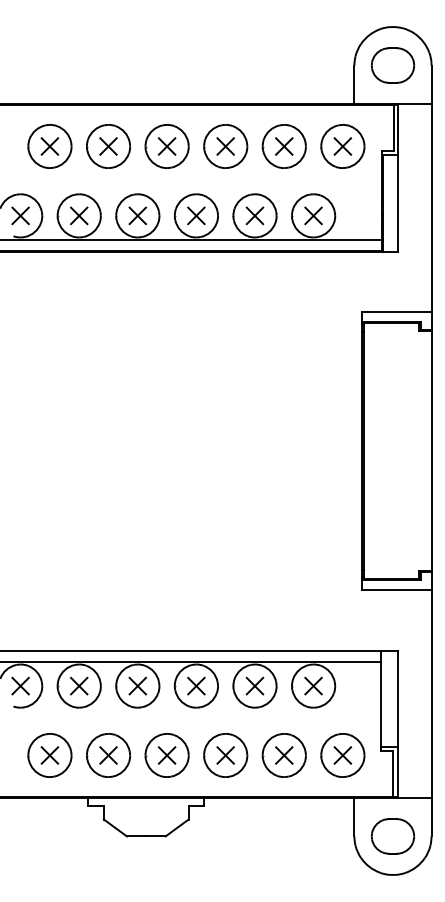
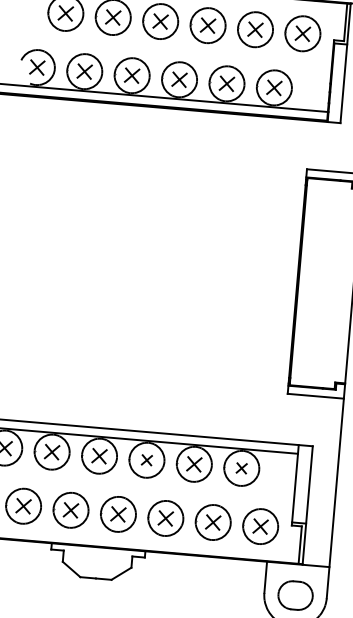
part: (196, 685) -> (147, 459), size x0.7
part: (313, 685) -> (241, 467), size x0.7

